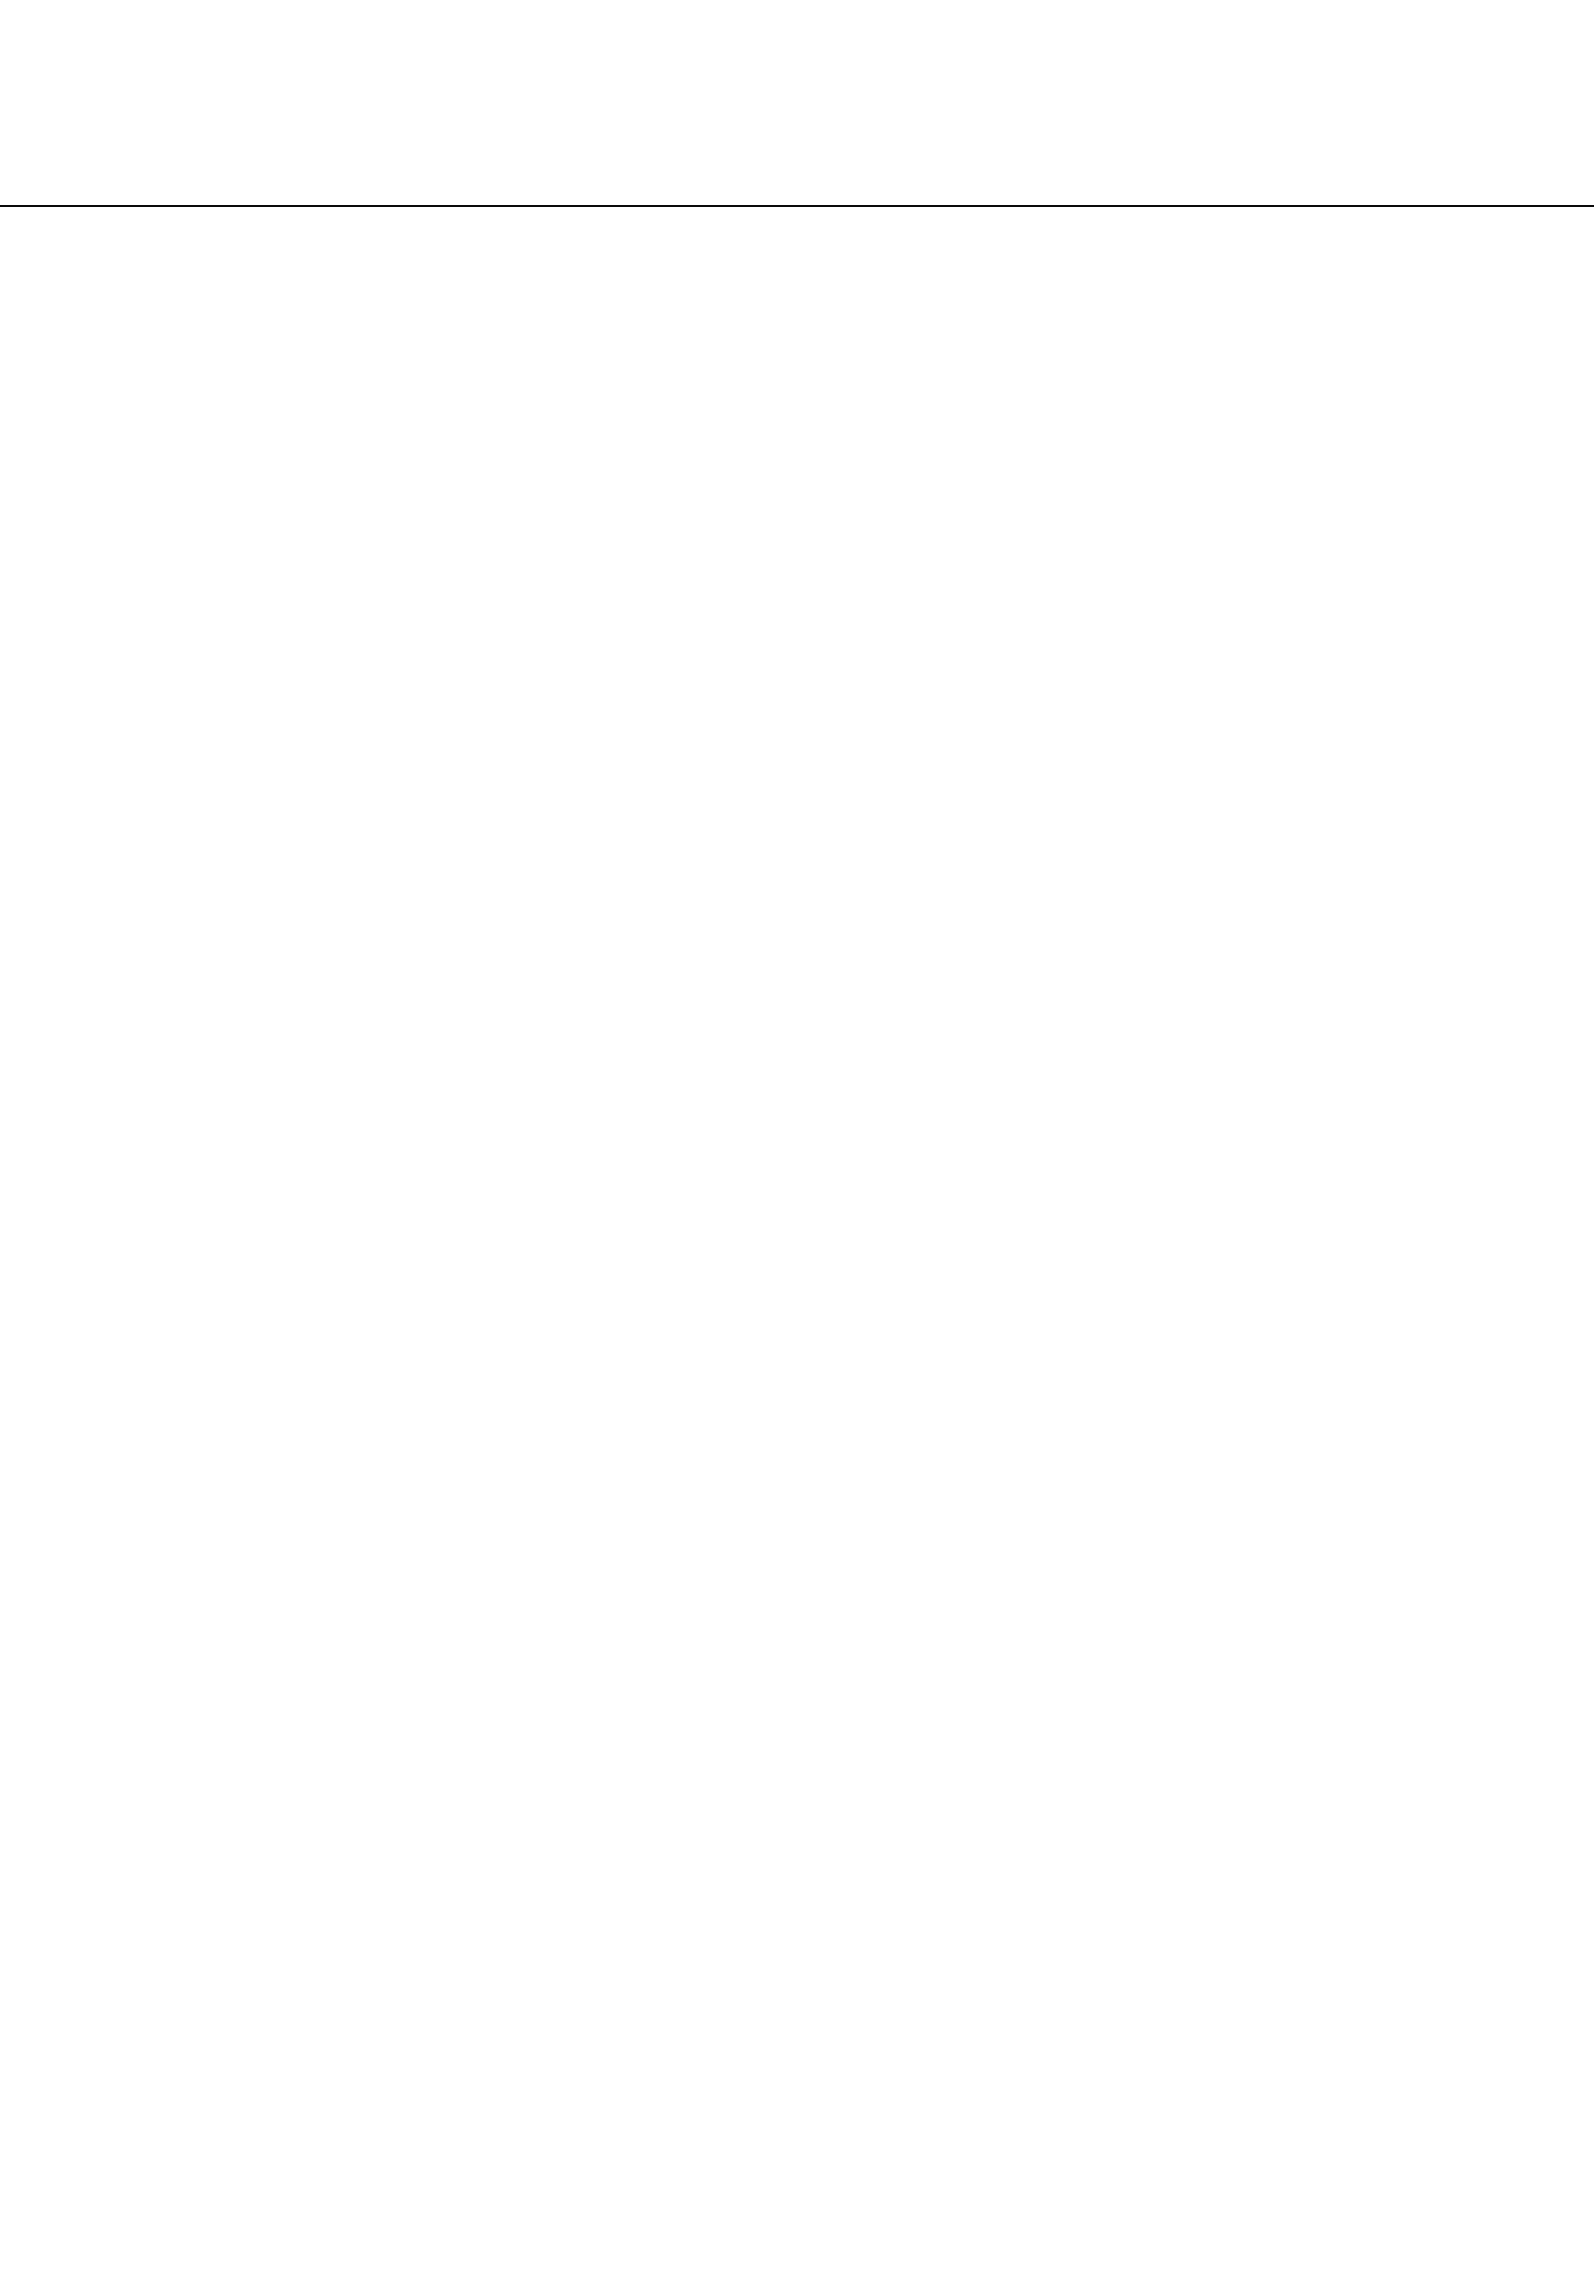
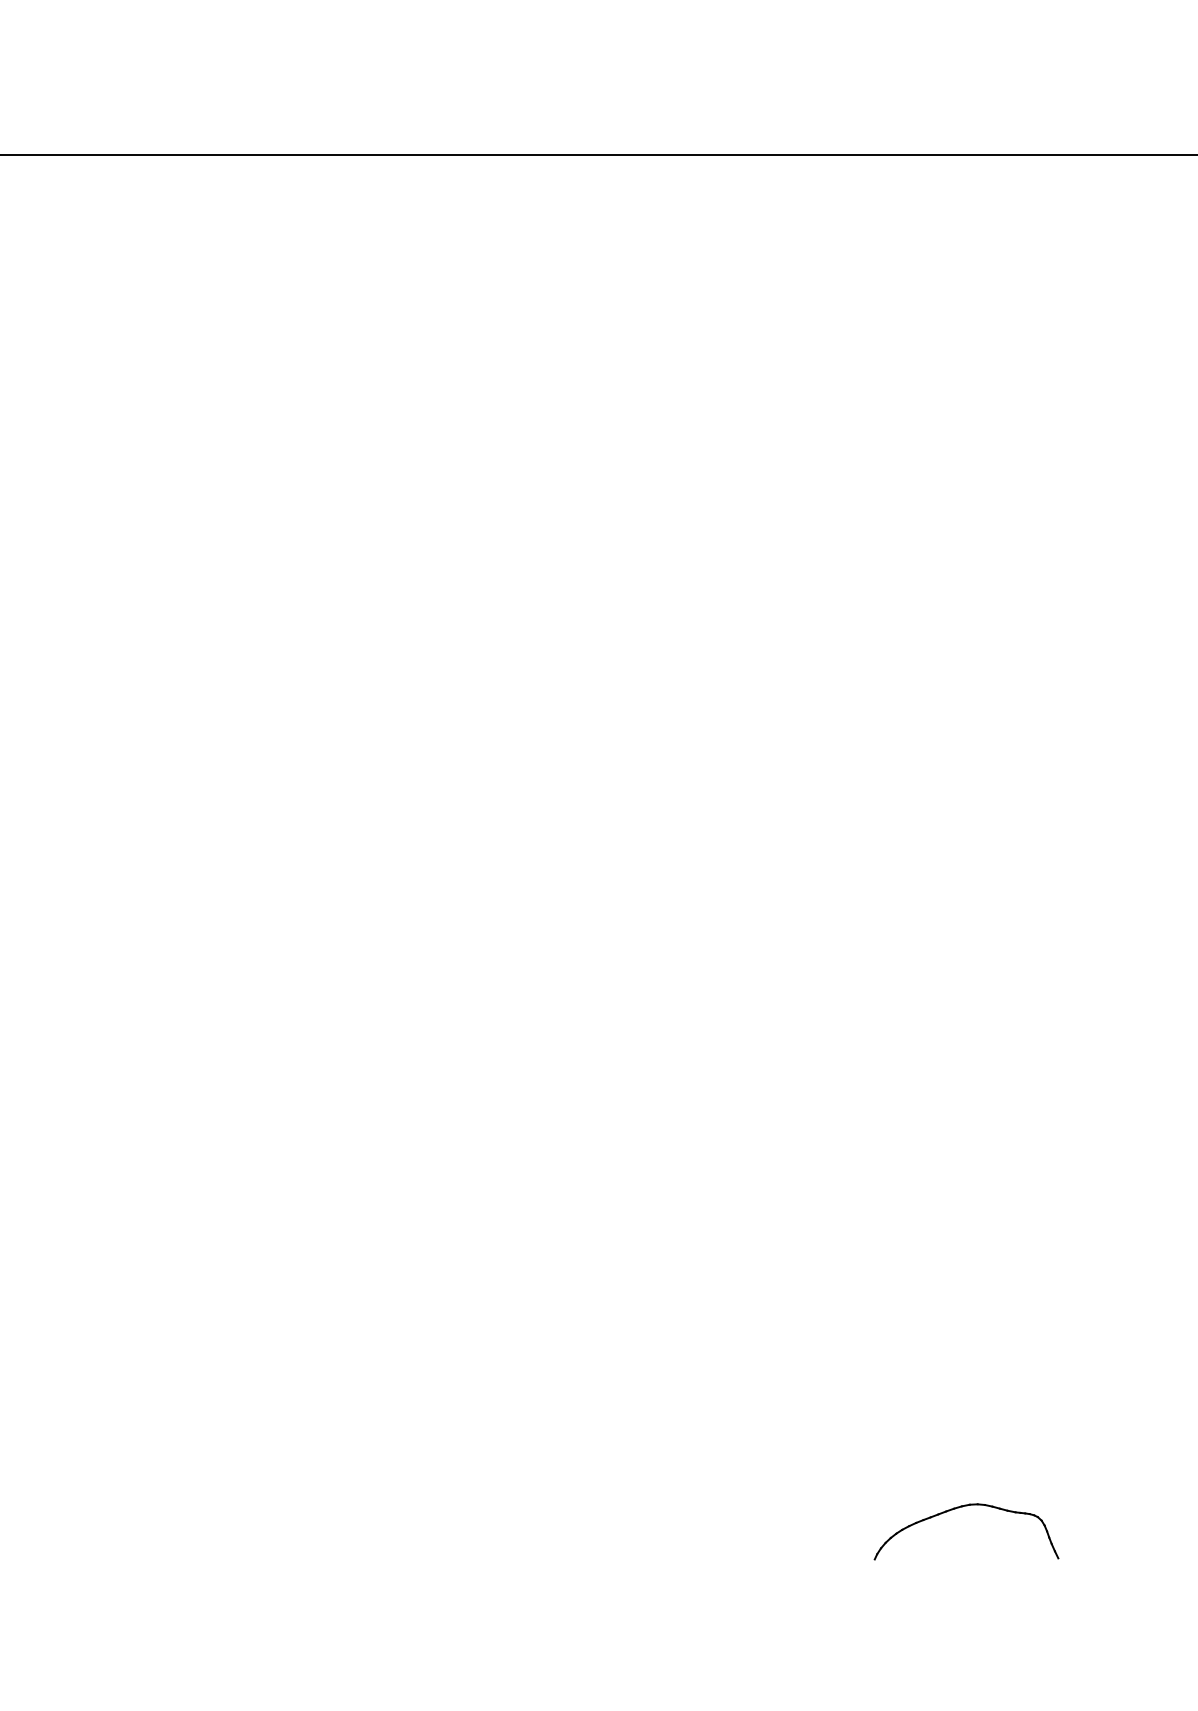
part: (1279, 2005) -> (961, 1507), added

